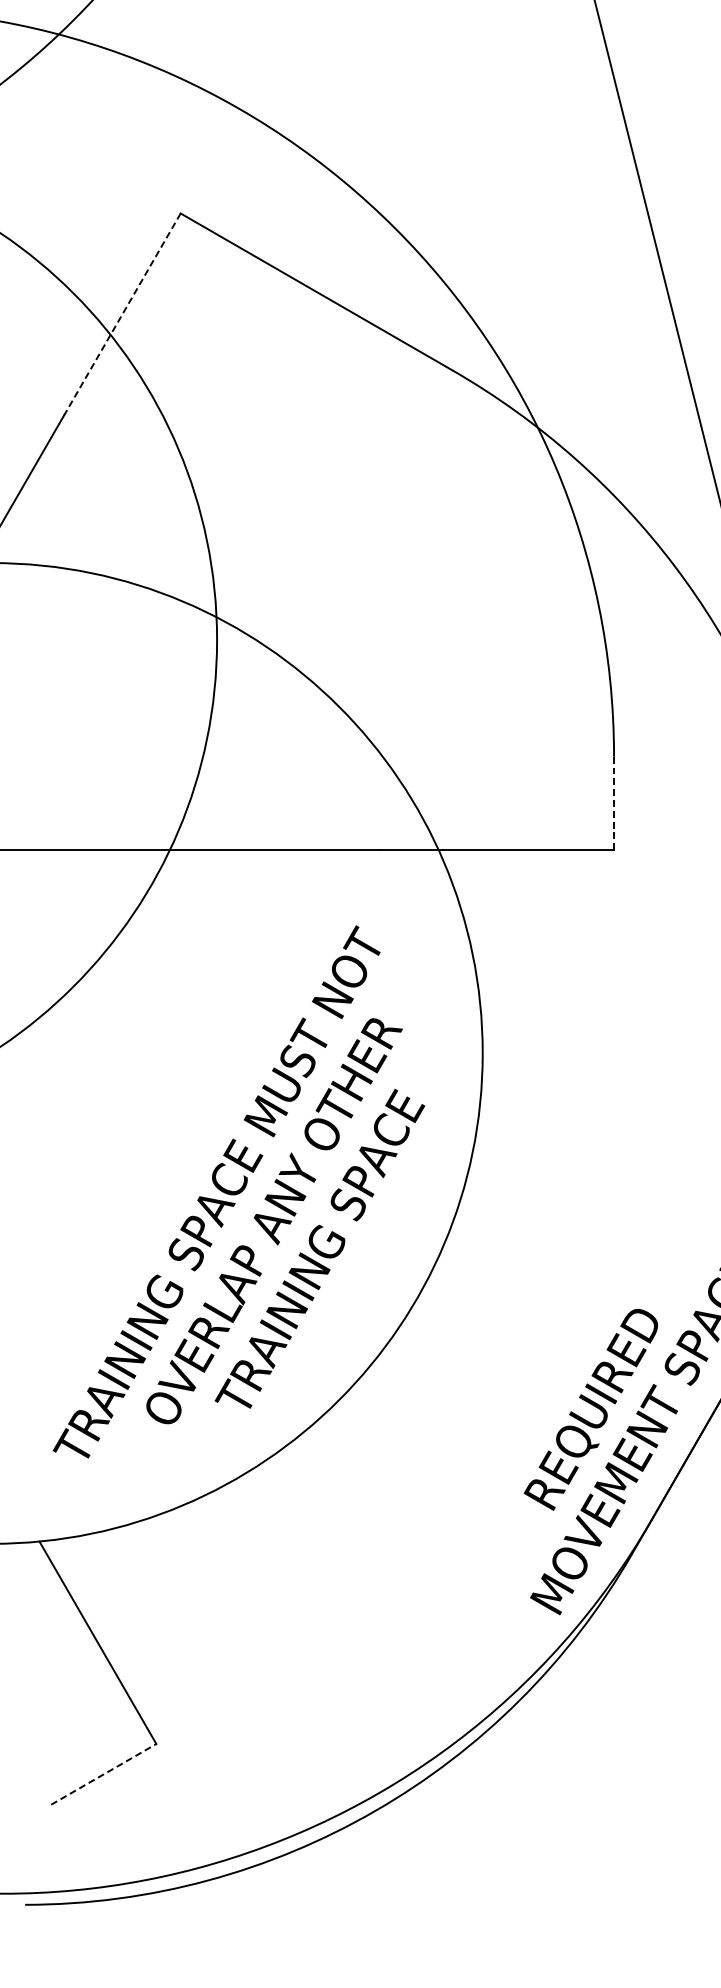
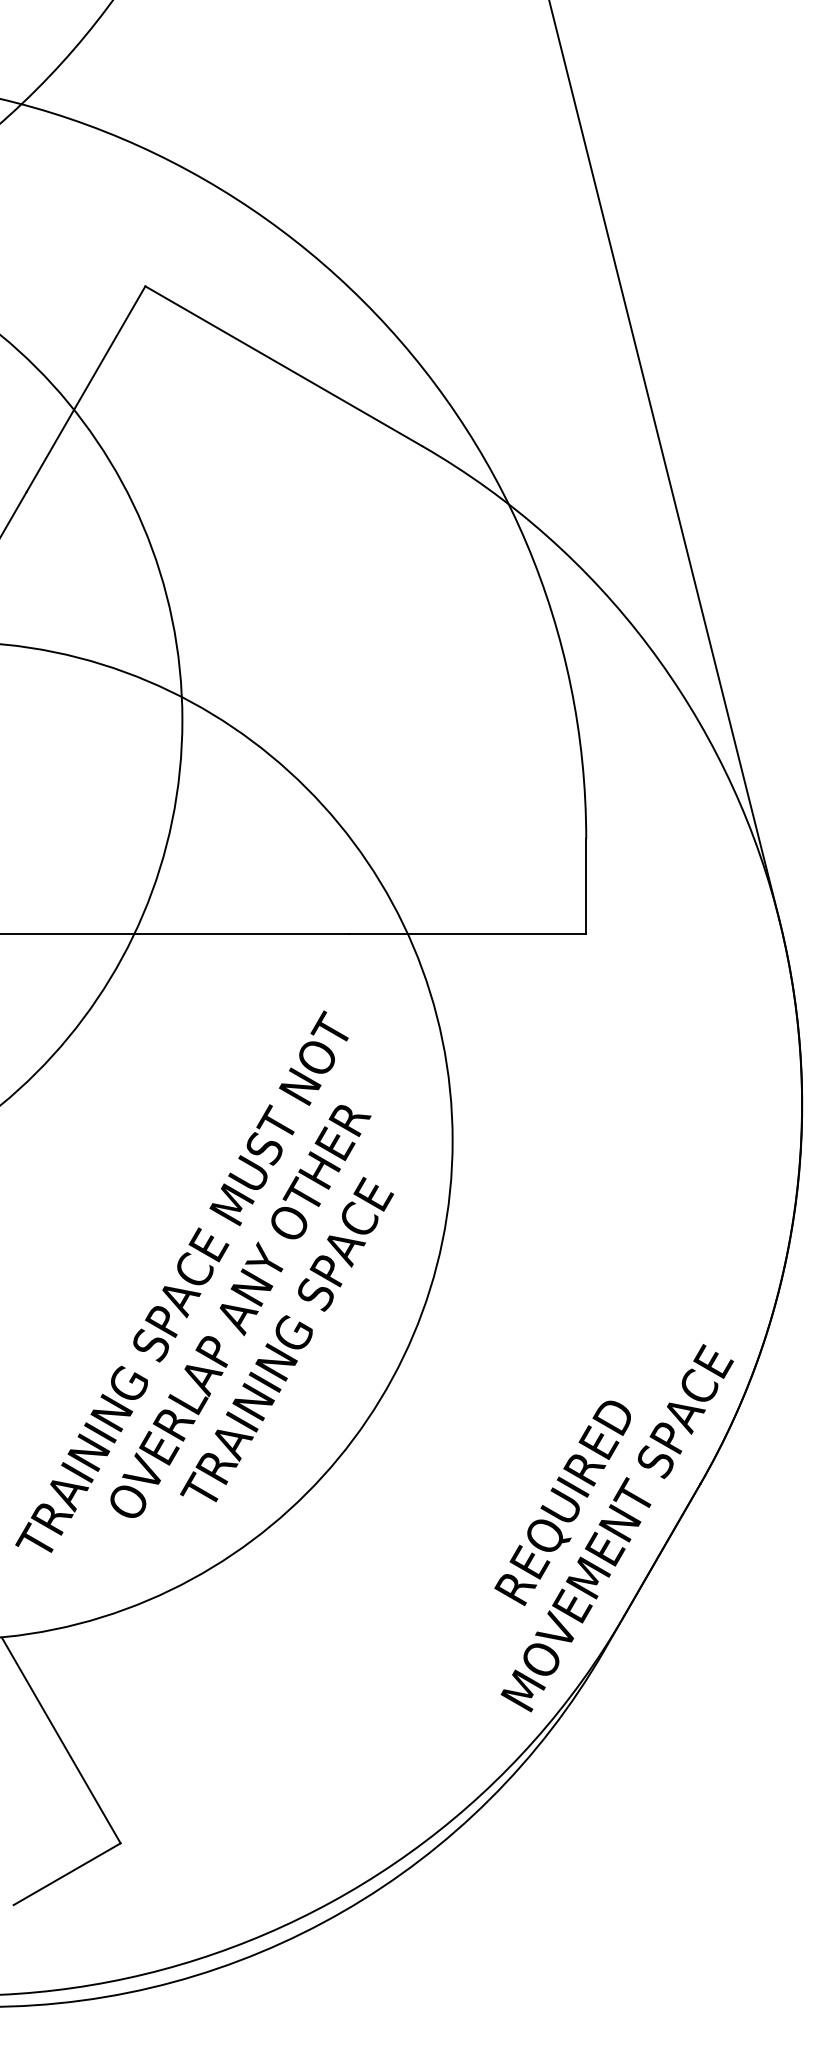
line: (122, 314) -> (86, 389), dashed -> solid
line: (614, 803) -> (586, 886), dashed -> solid
line: (104, 1774) -> (67, 1874), dashed -> solid

